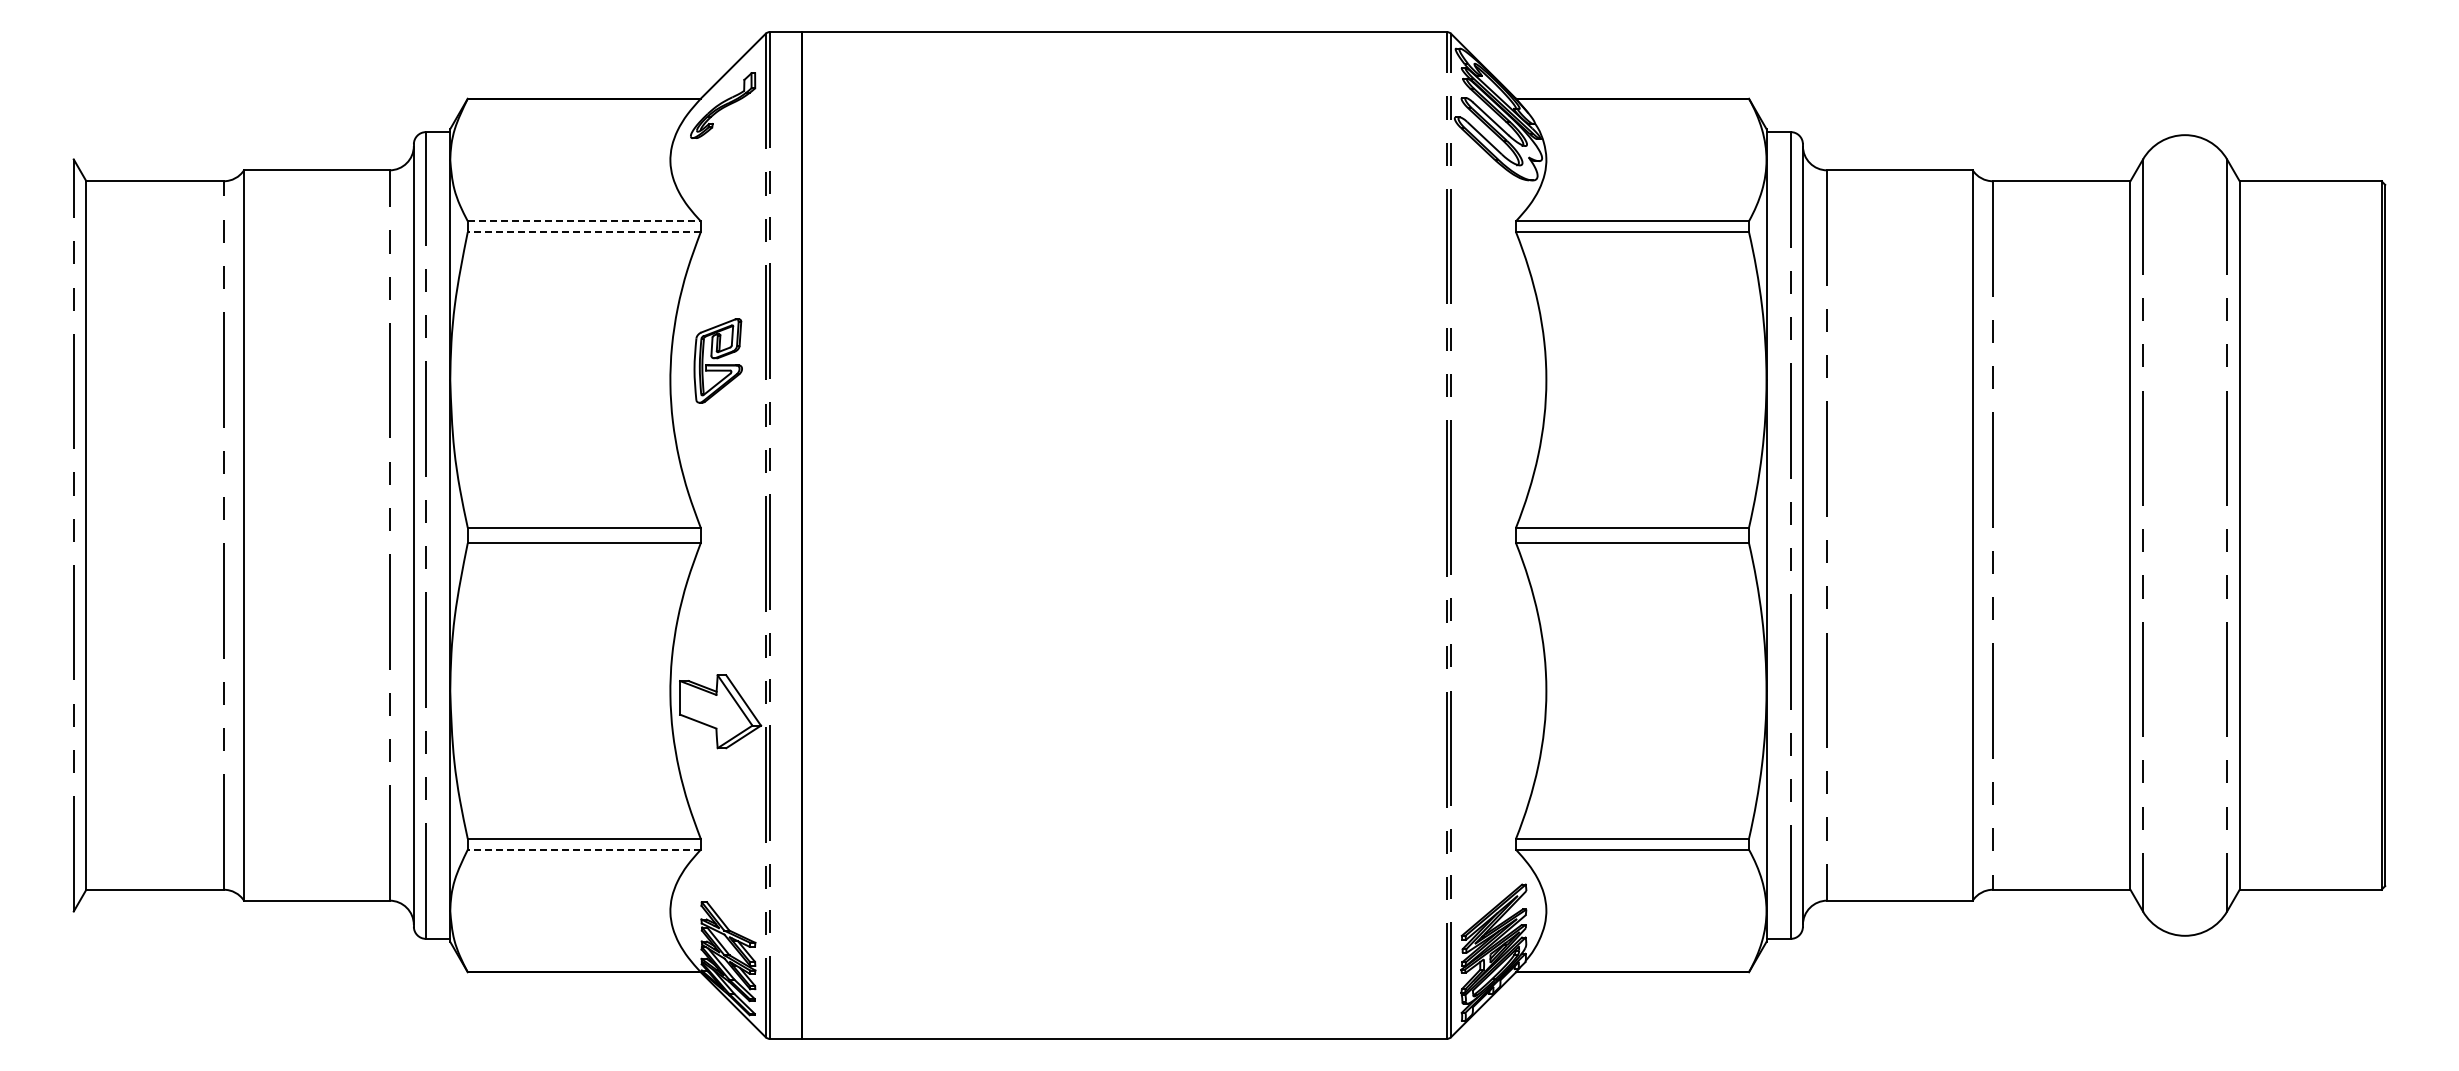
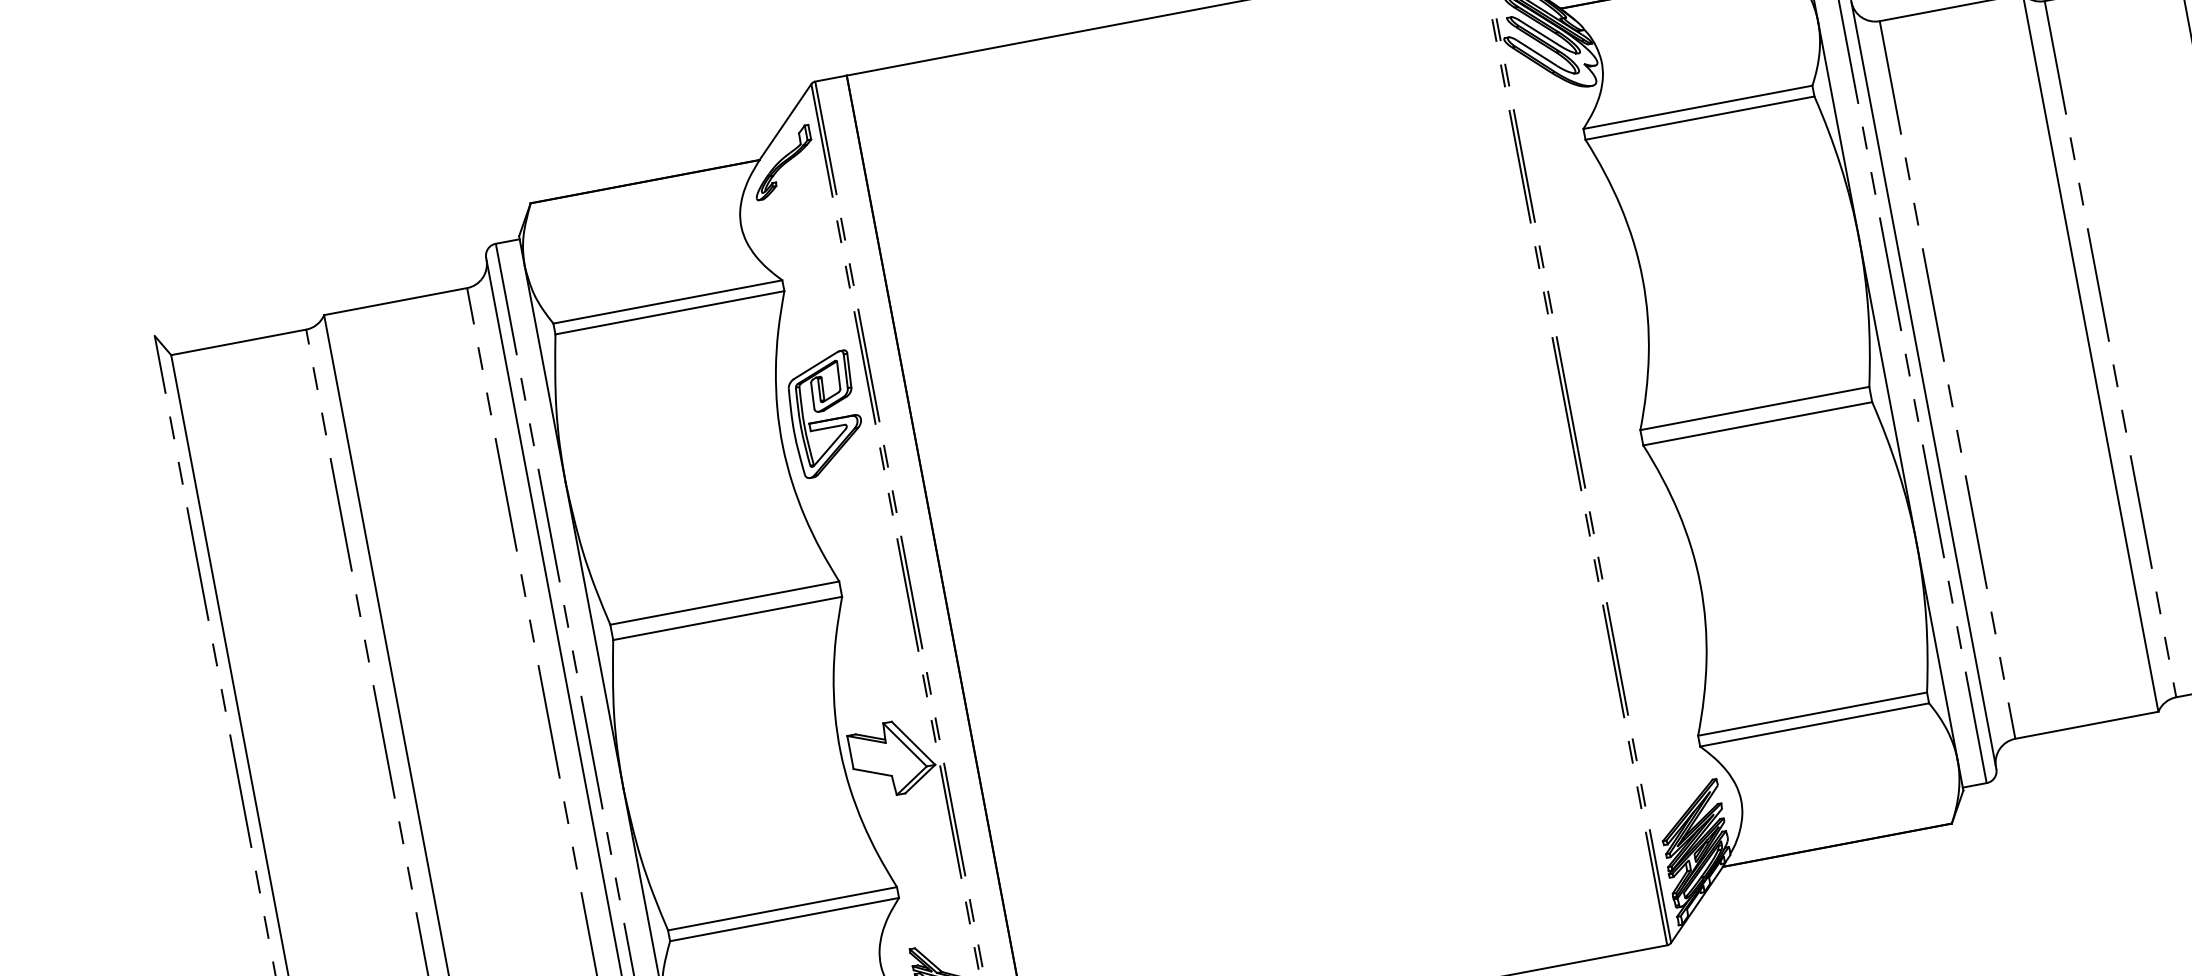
line: (584, 221) -> (668, 302), dashed -> solid
line: (583, 232) -> (669, 313), dashed -> solid
part: (718, 360) -> (825, 413), size x1.43
line: (583, 849) -> (783, 919), dashed -> solid

